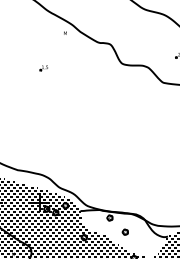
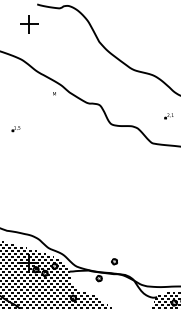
part: (43, 68) -> (15, 129), moved
part: (125, 231) -> (114, 261), moved

